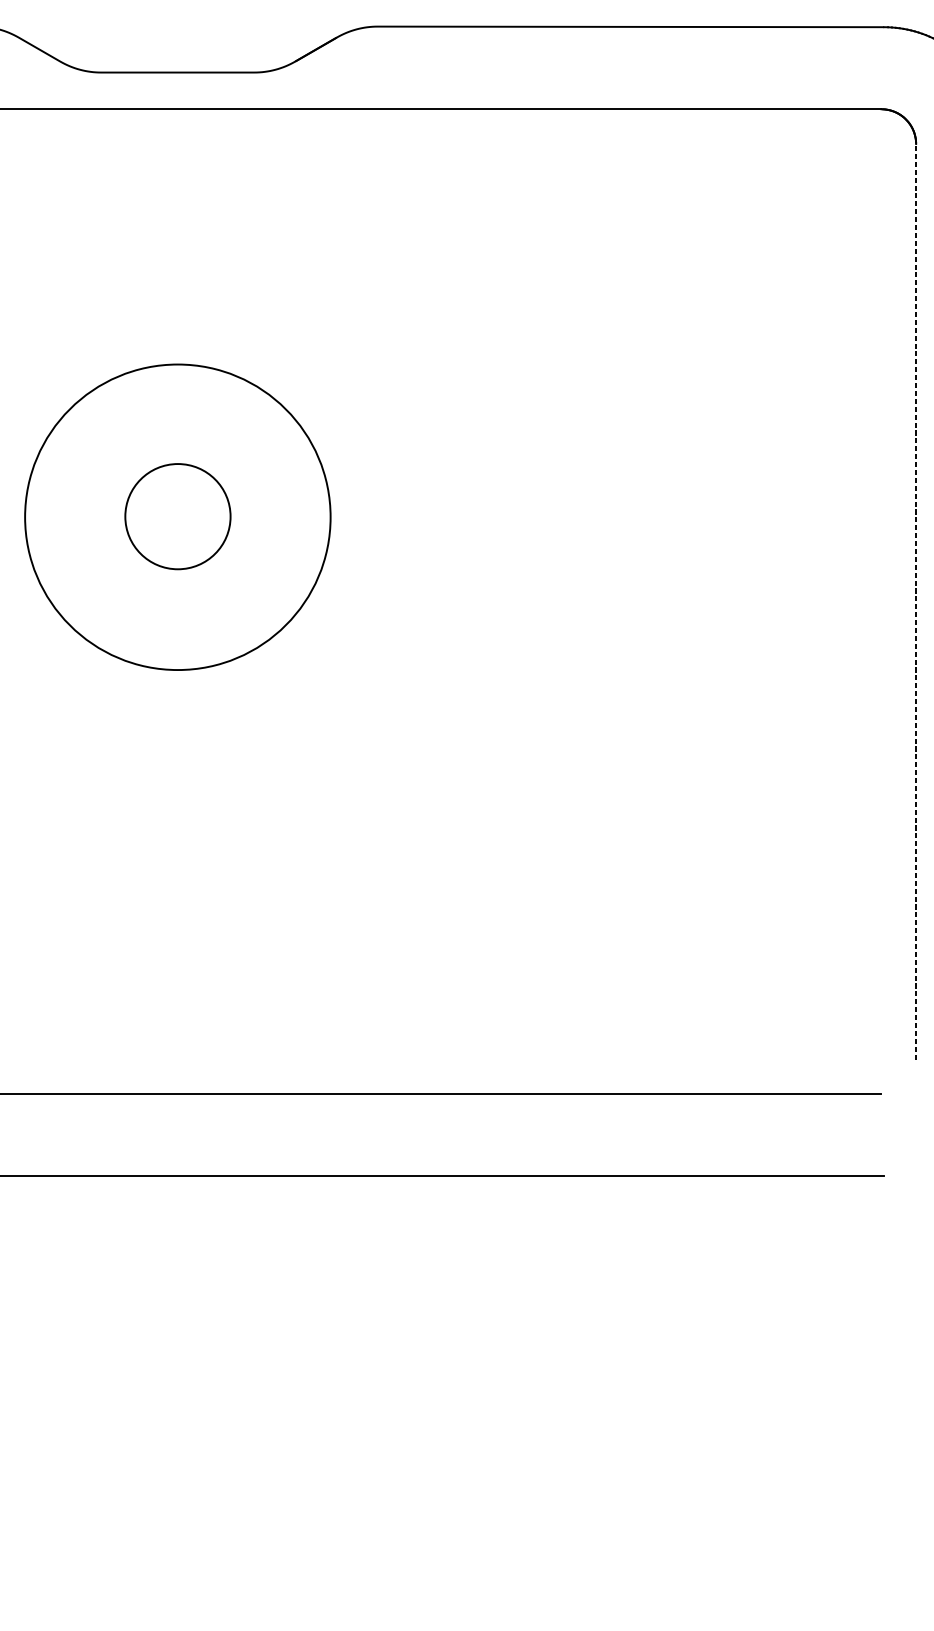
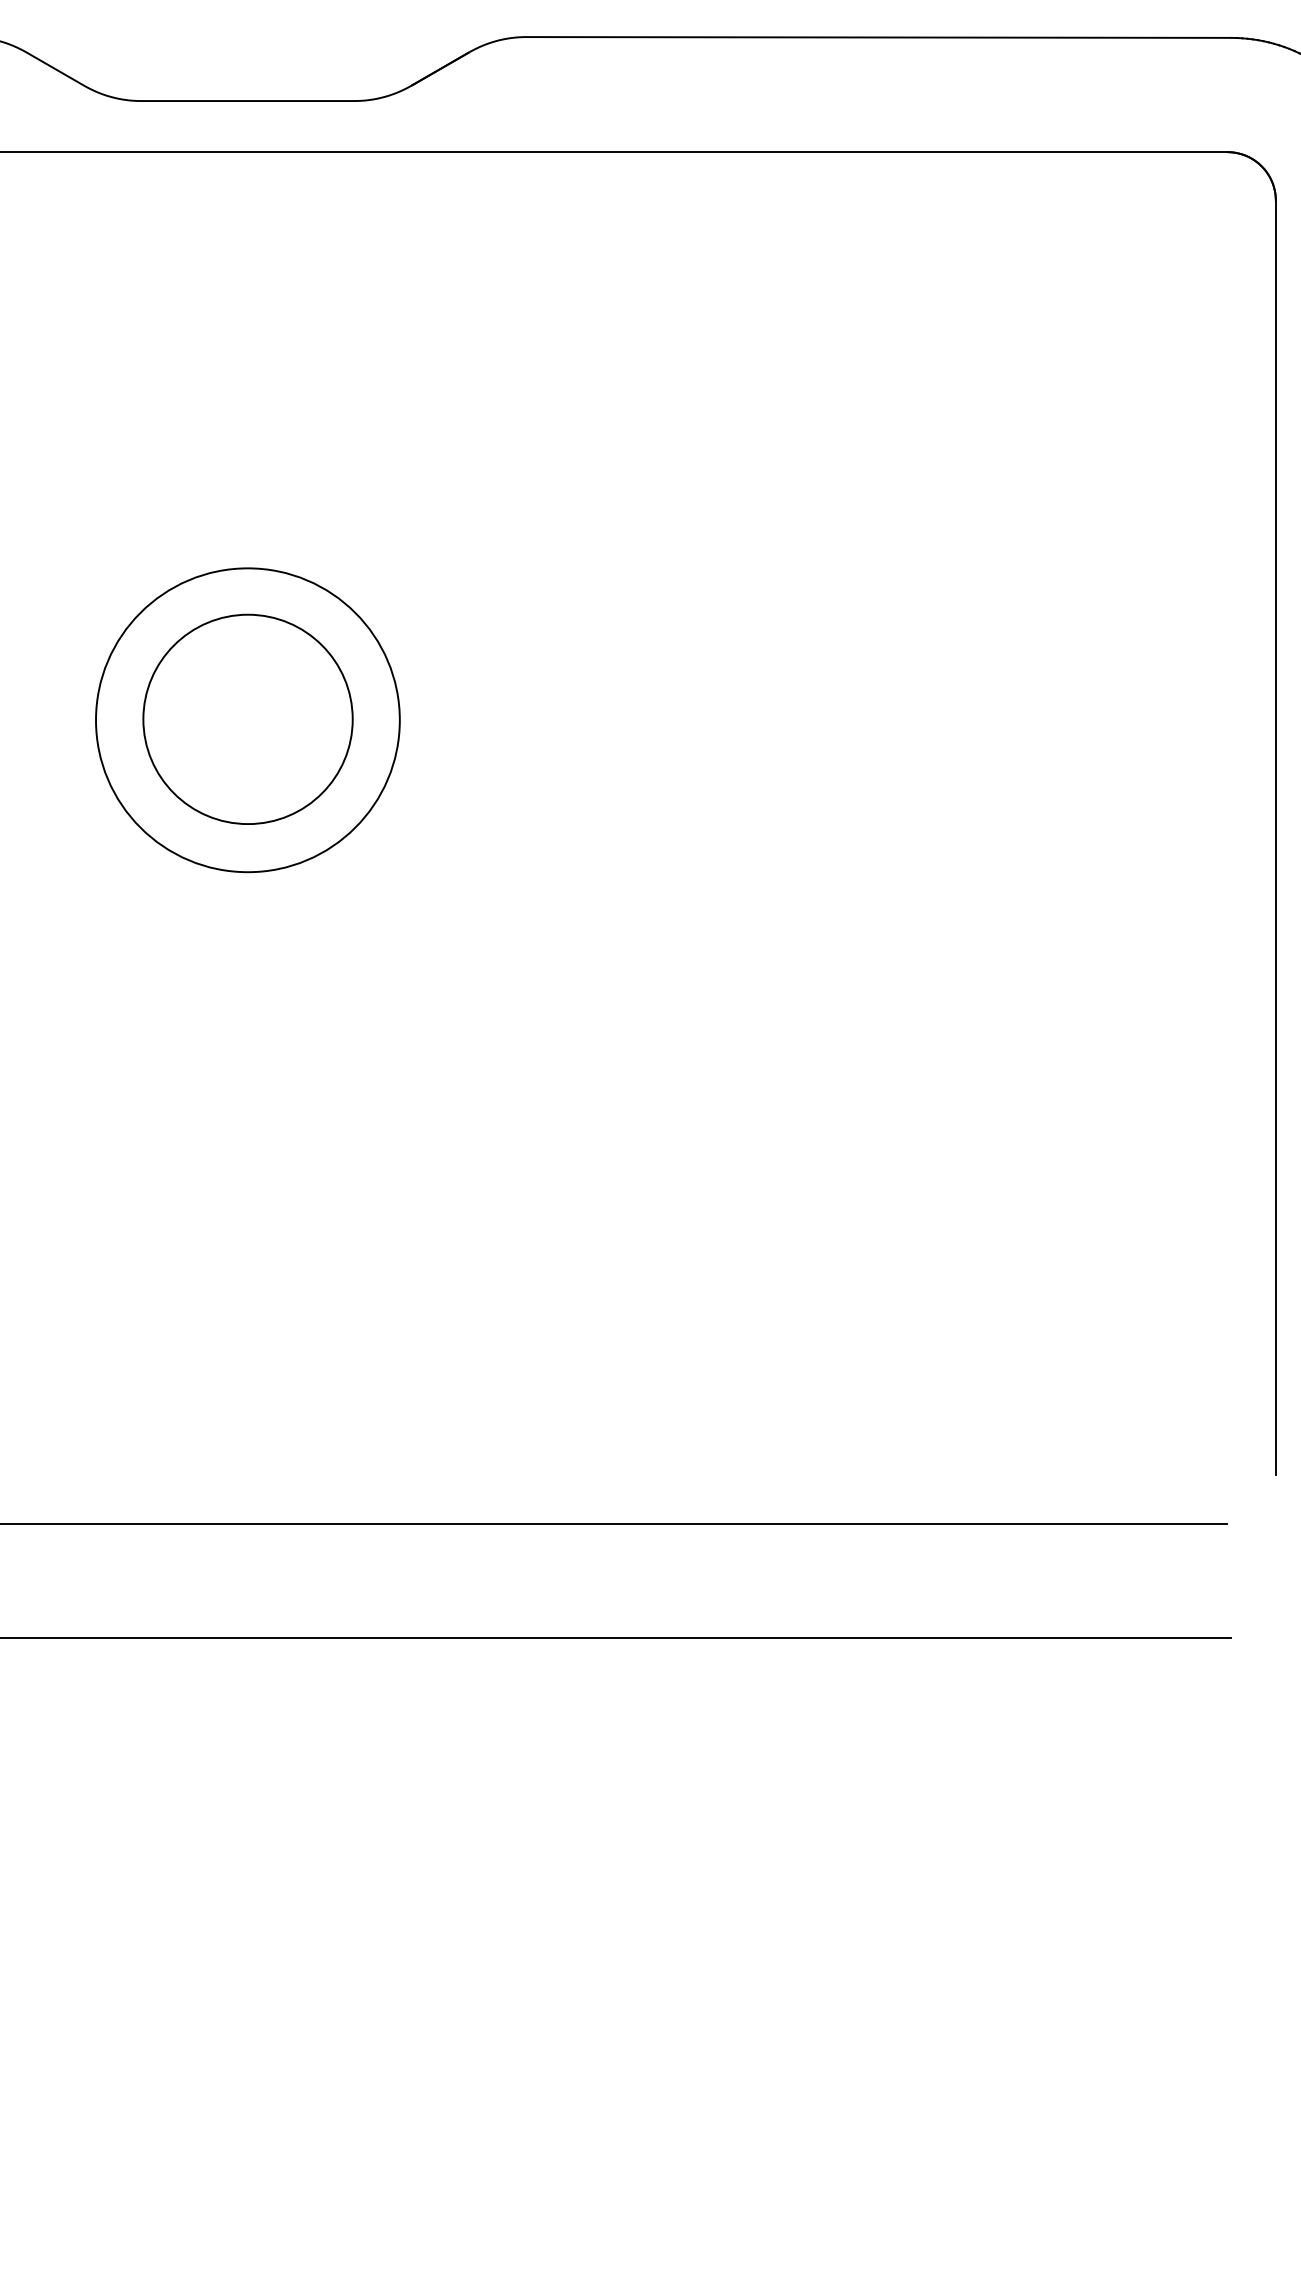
circle: (177, 516) -> (247, 719), size x1.43
circle: (177, 517) -> (247, 720), size x0.71
line: (915, 601) -> (1275, 837), dashed -> solid

